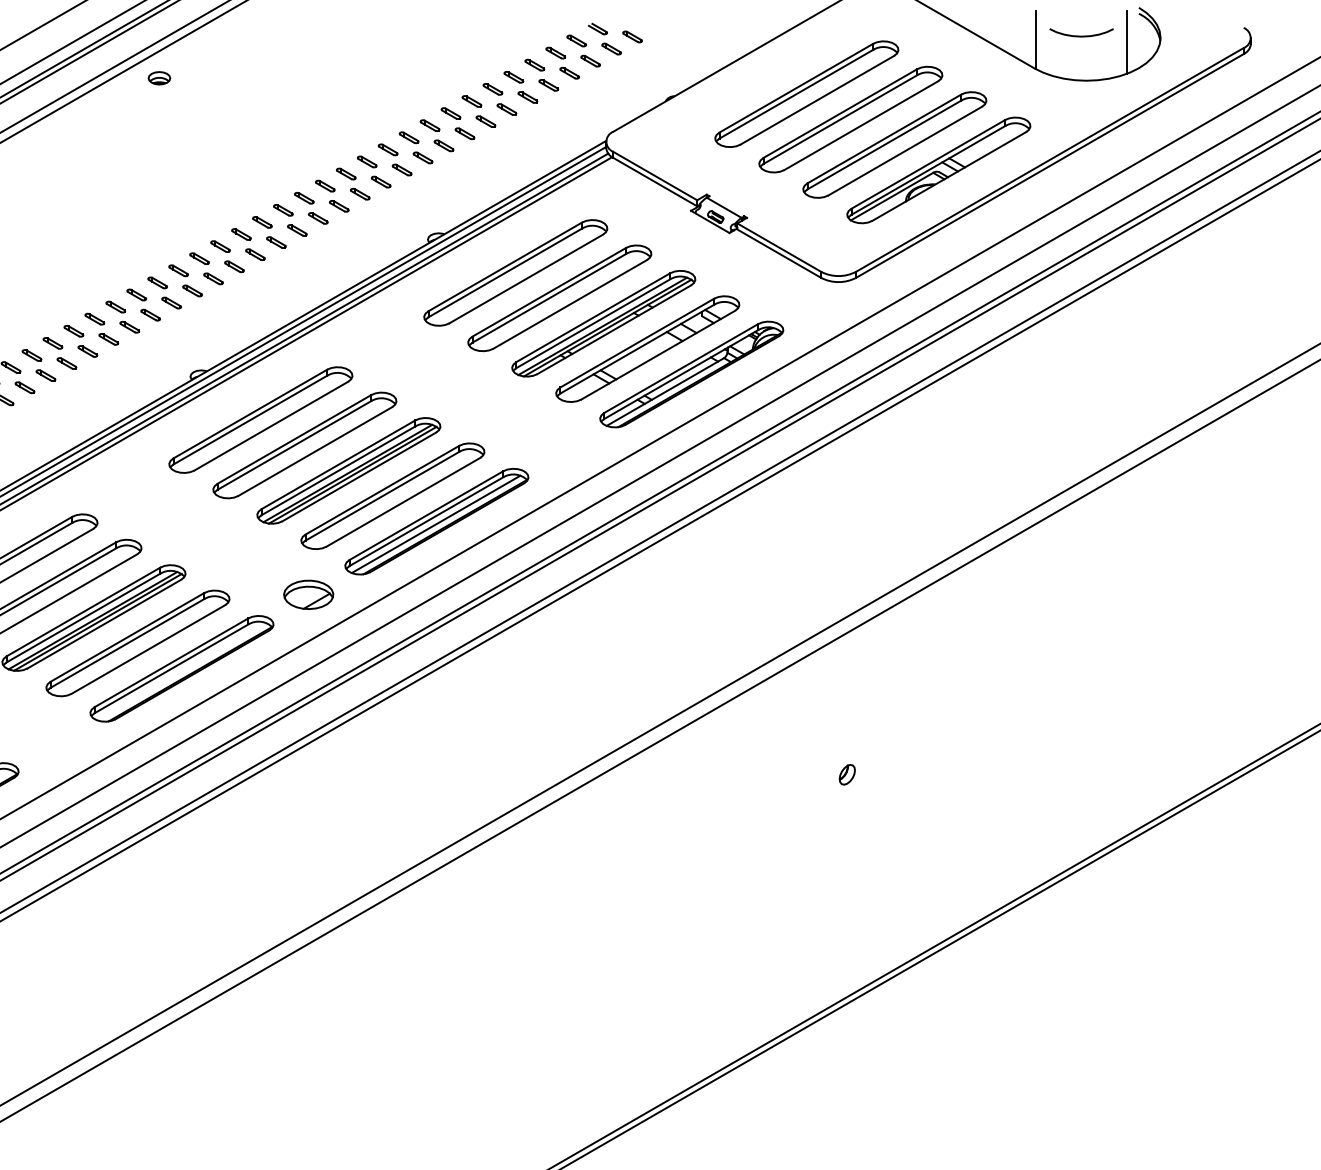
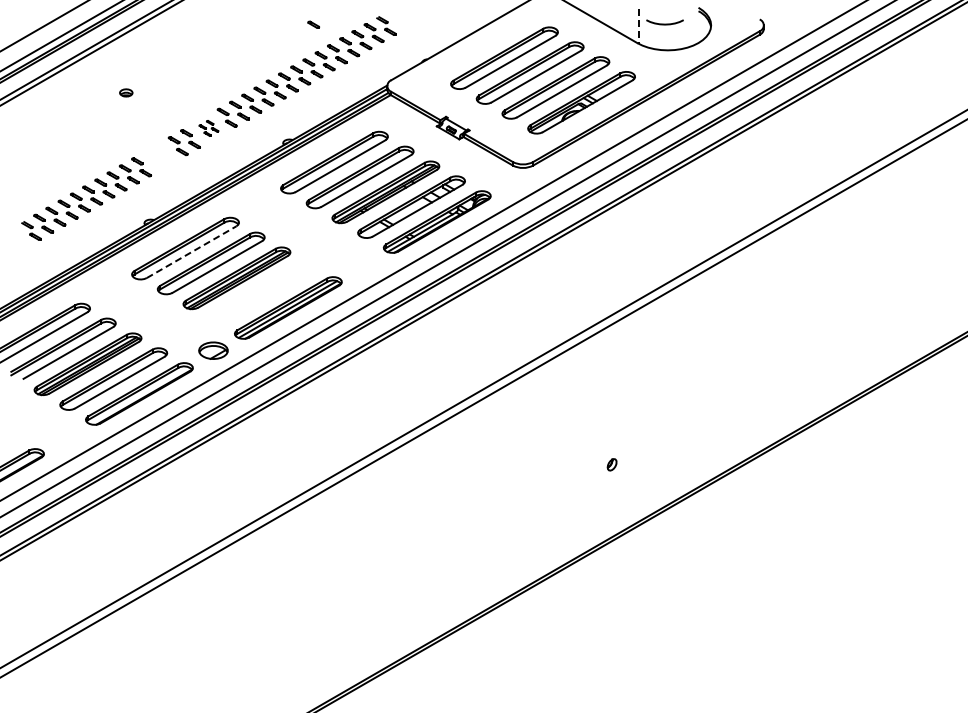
part: (632, 36) -> (313, 24), moved
line: (1036, 41) -> (638, 27), solid -> dashed
line: (1126, 41) -> (691, 27), removed
part: (159, 77) -> (126, 92), moved
part: (300, 214) -> (208, 128), size x0.6
part: (216, 262) -> (159, 156), removed
line: (271, 426) -> (191, 252), solid -> dashed
part: (392, 495) -> (262, 292), removed
part: (846, 774) -> (611, 464), moved

